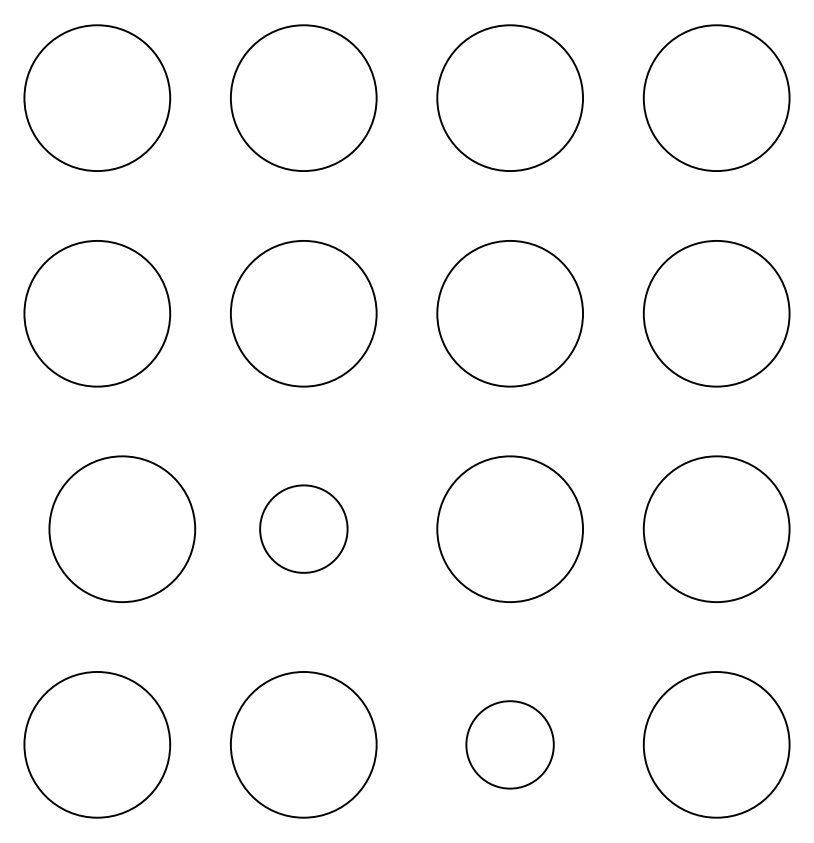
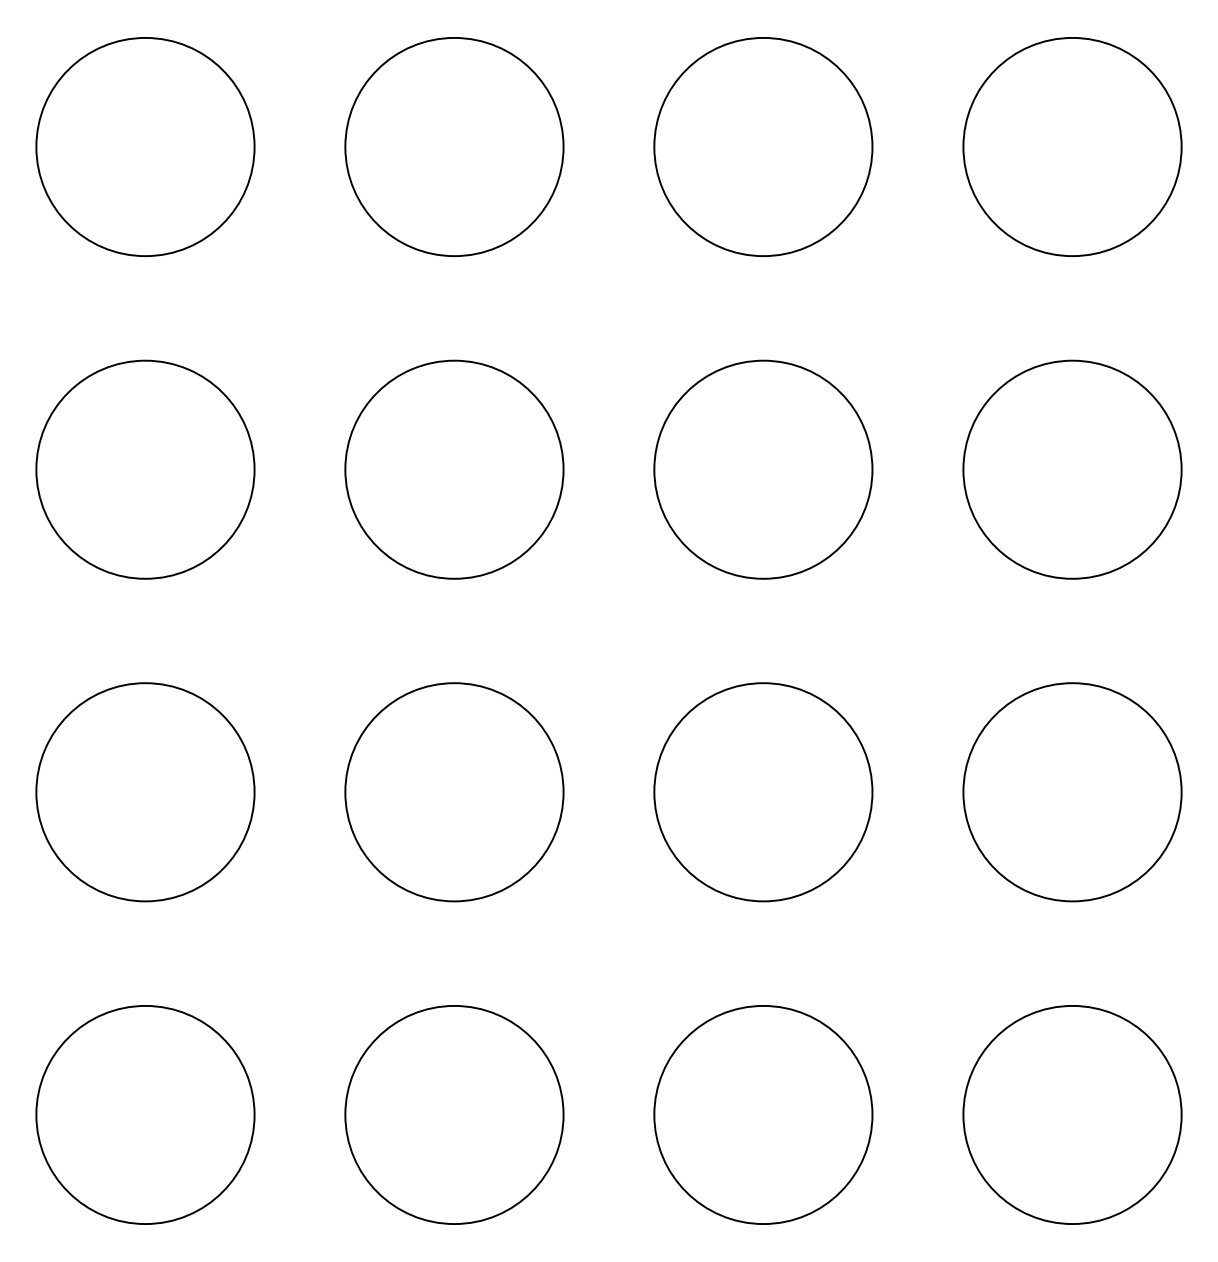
part: (122, 528) -> (145, 791), moved
part: (303, 528) -> (454, 791), size x1.67
part: (509, 744) -> (762, 1114), size x1.67

